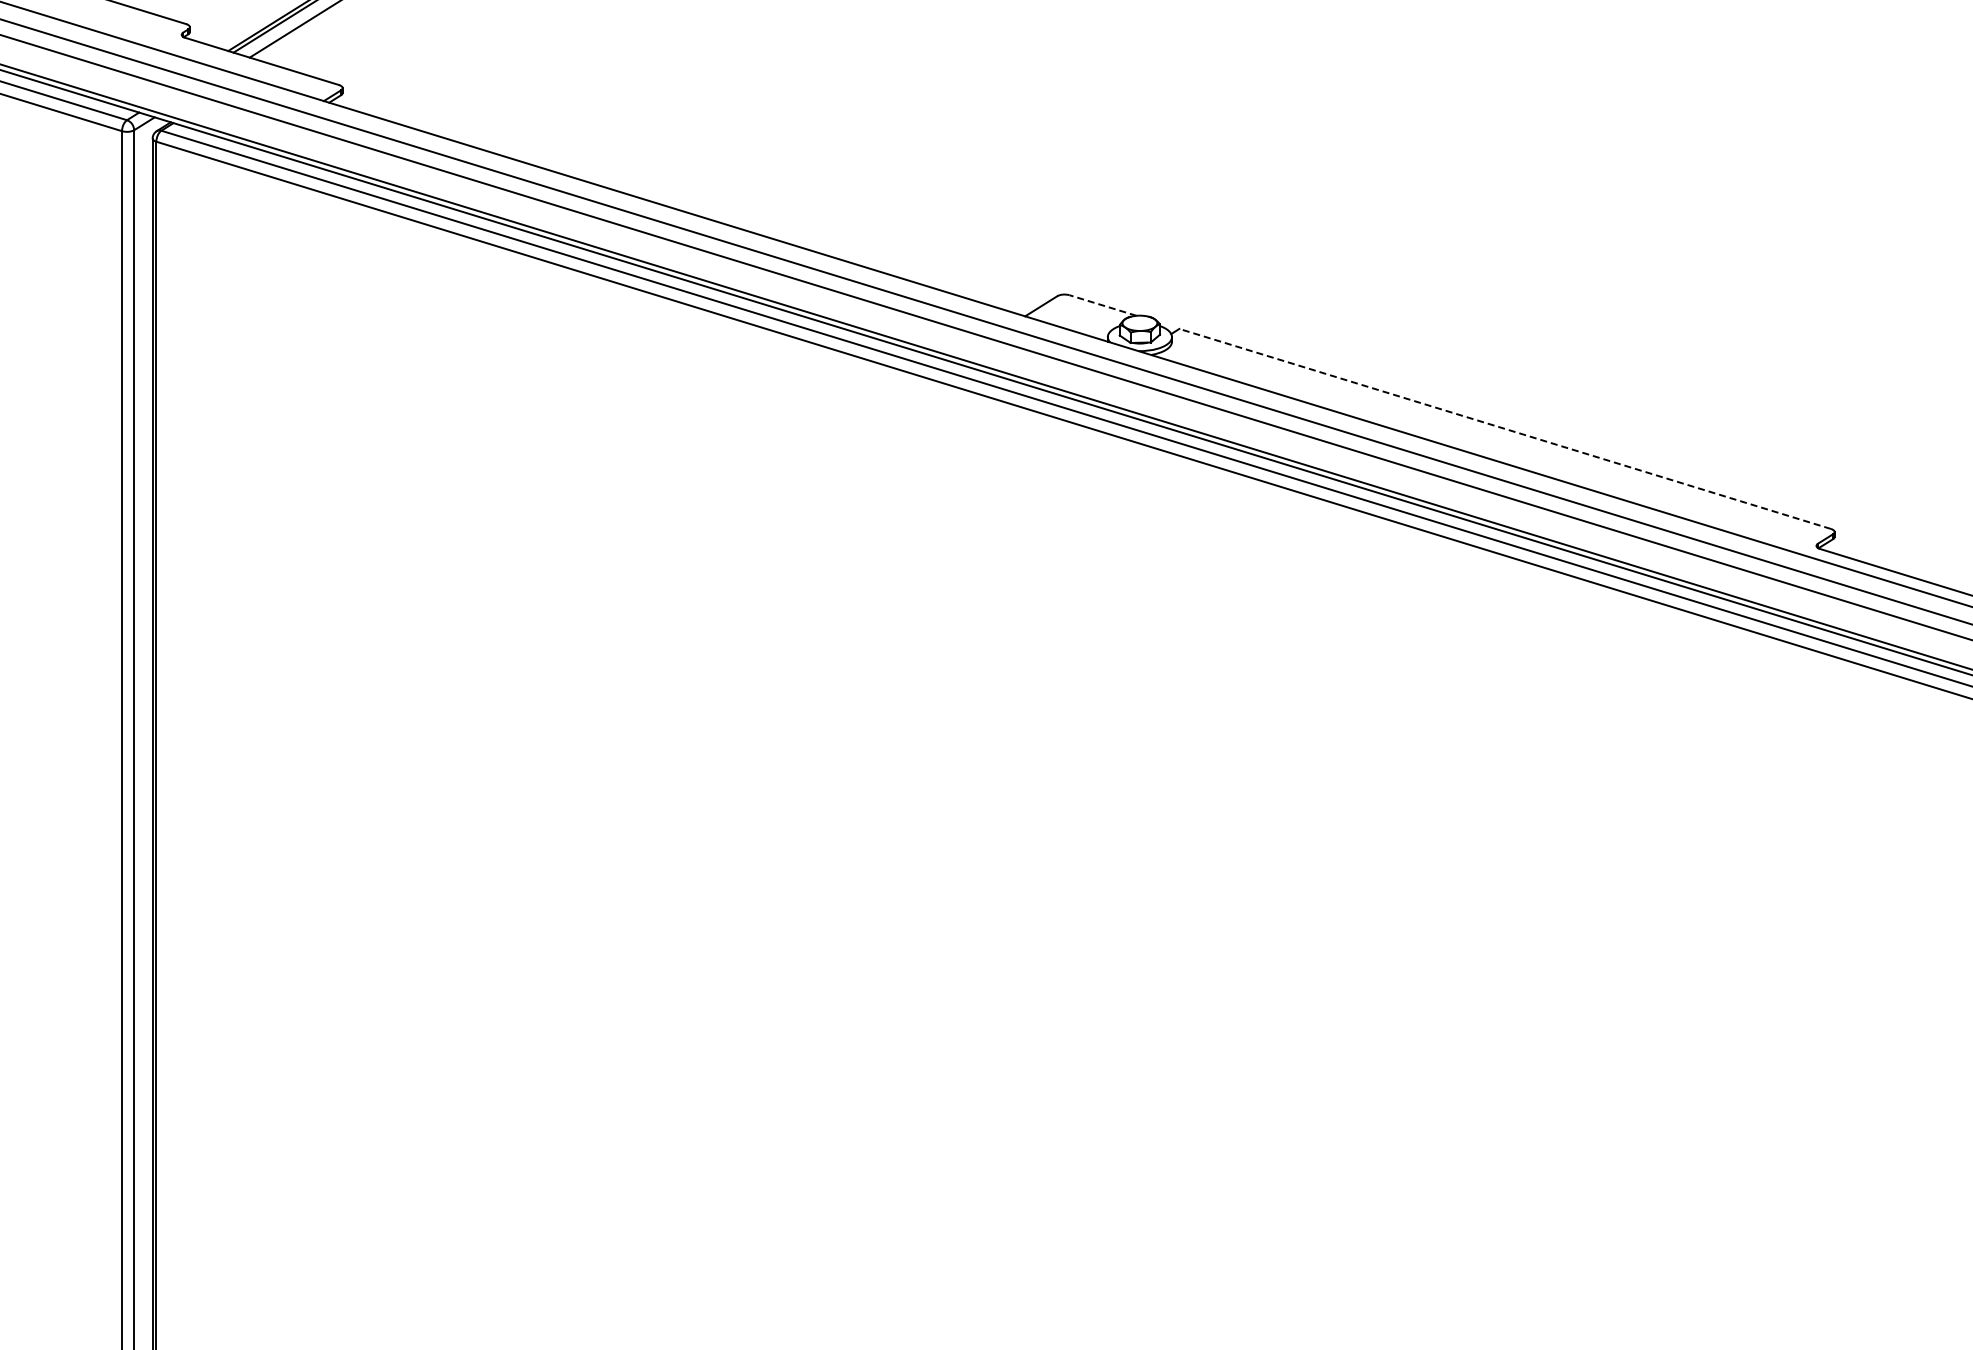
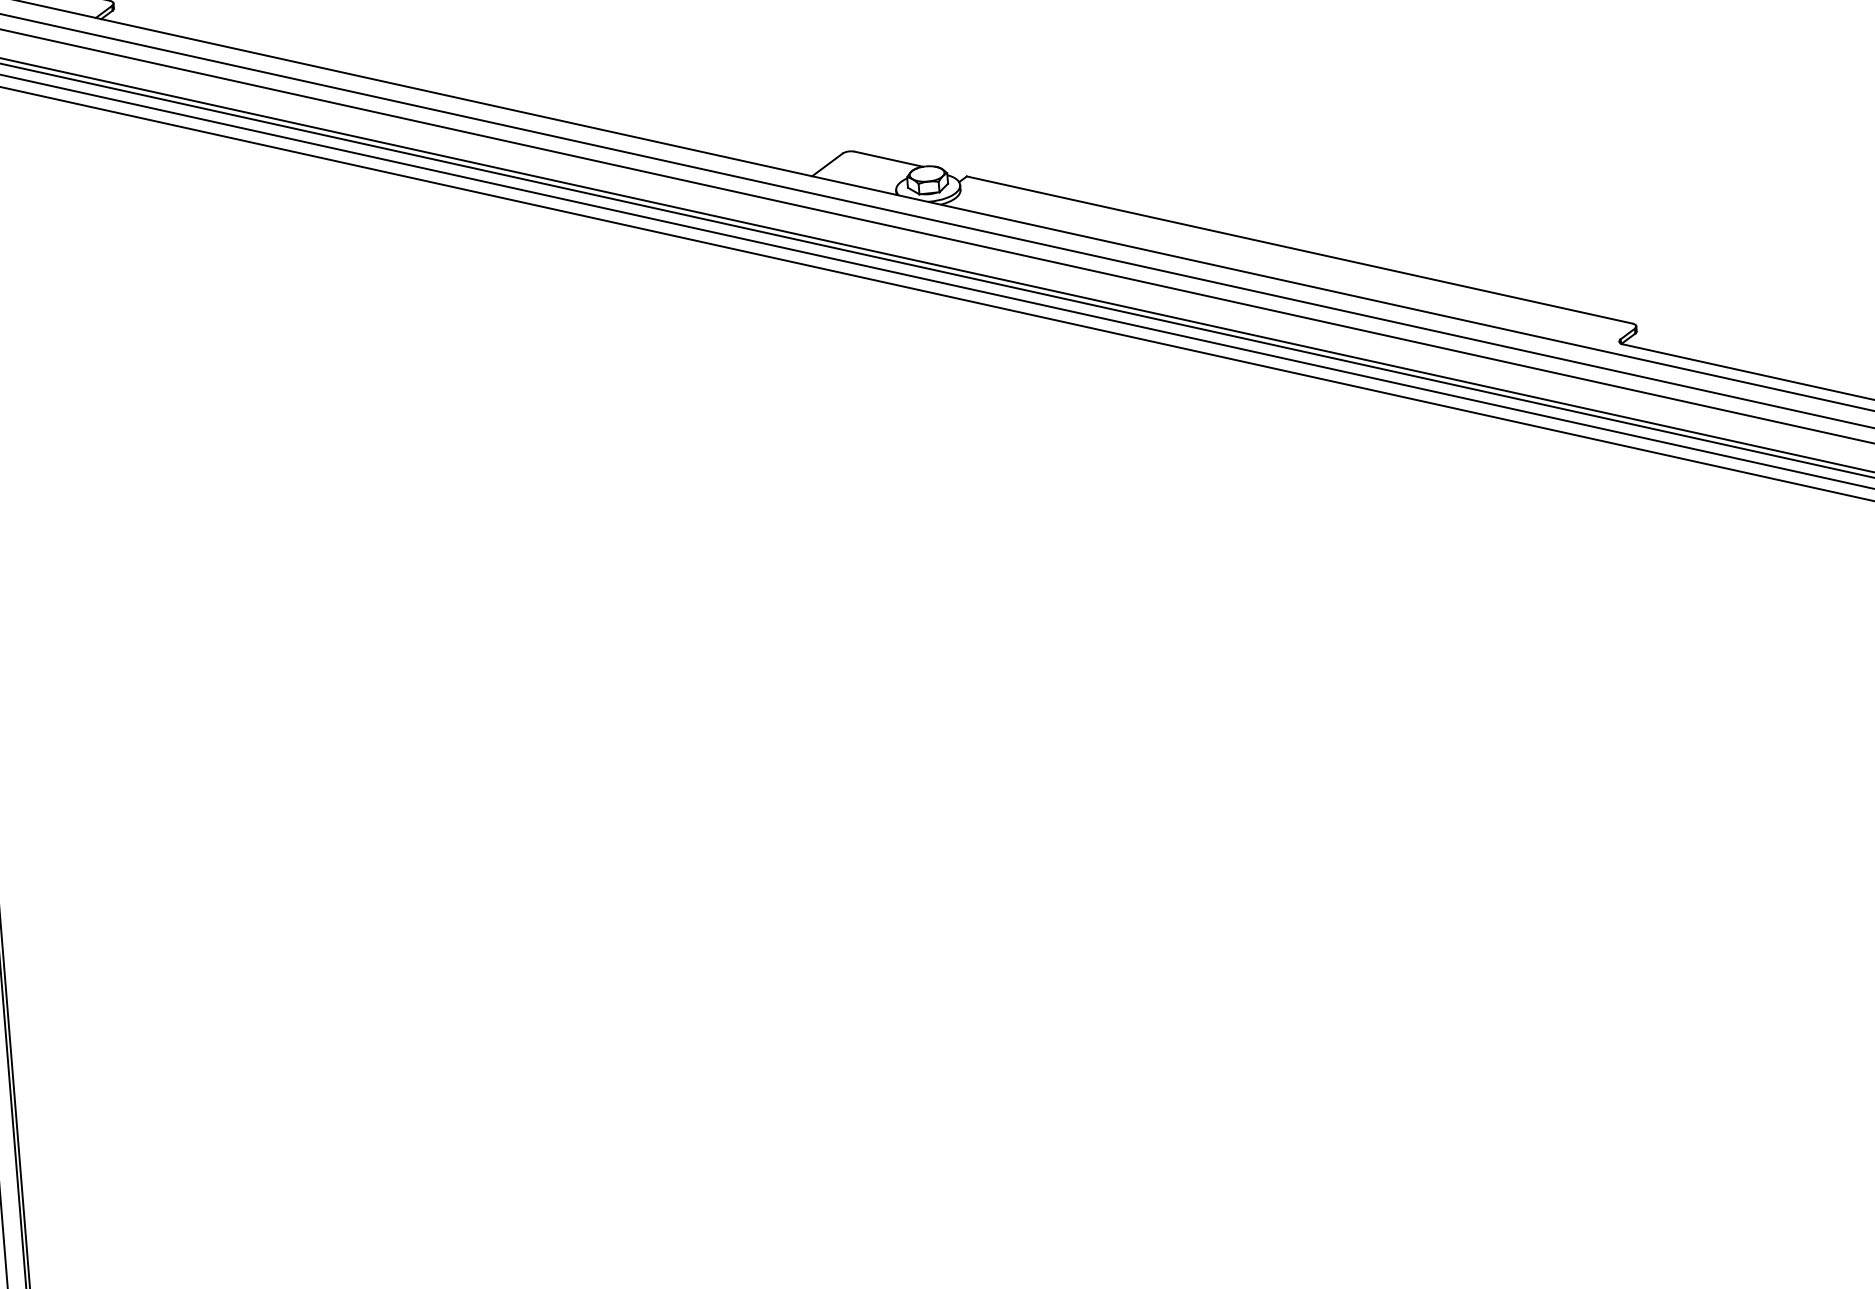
line: (1102, 305) -> (888, 159), dashed -> solid
line: (1505, 428) -> (1299, 249), dashed -> solid

